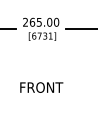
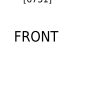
text: (41, 87) -> (36, 36), moved

